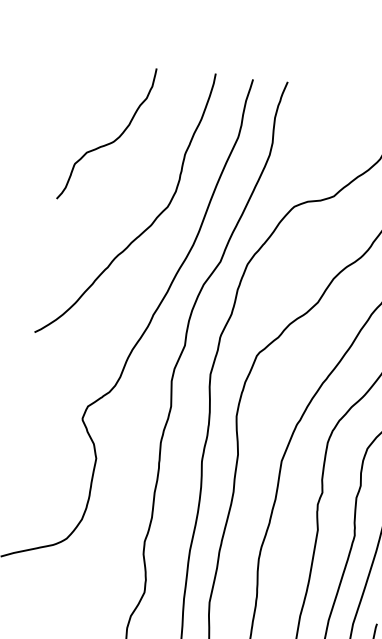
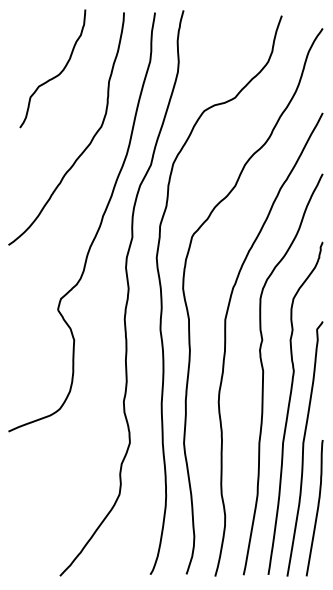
curve: (112, 140) -> (58, 73), moved

